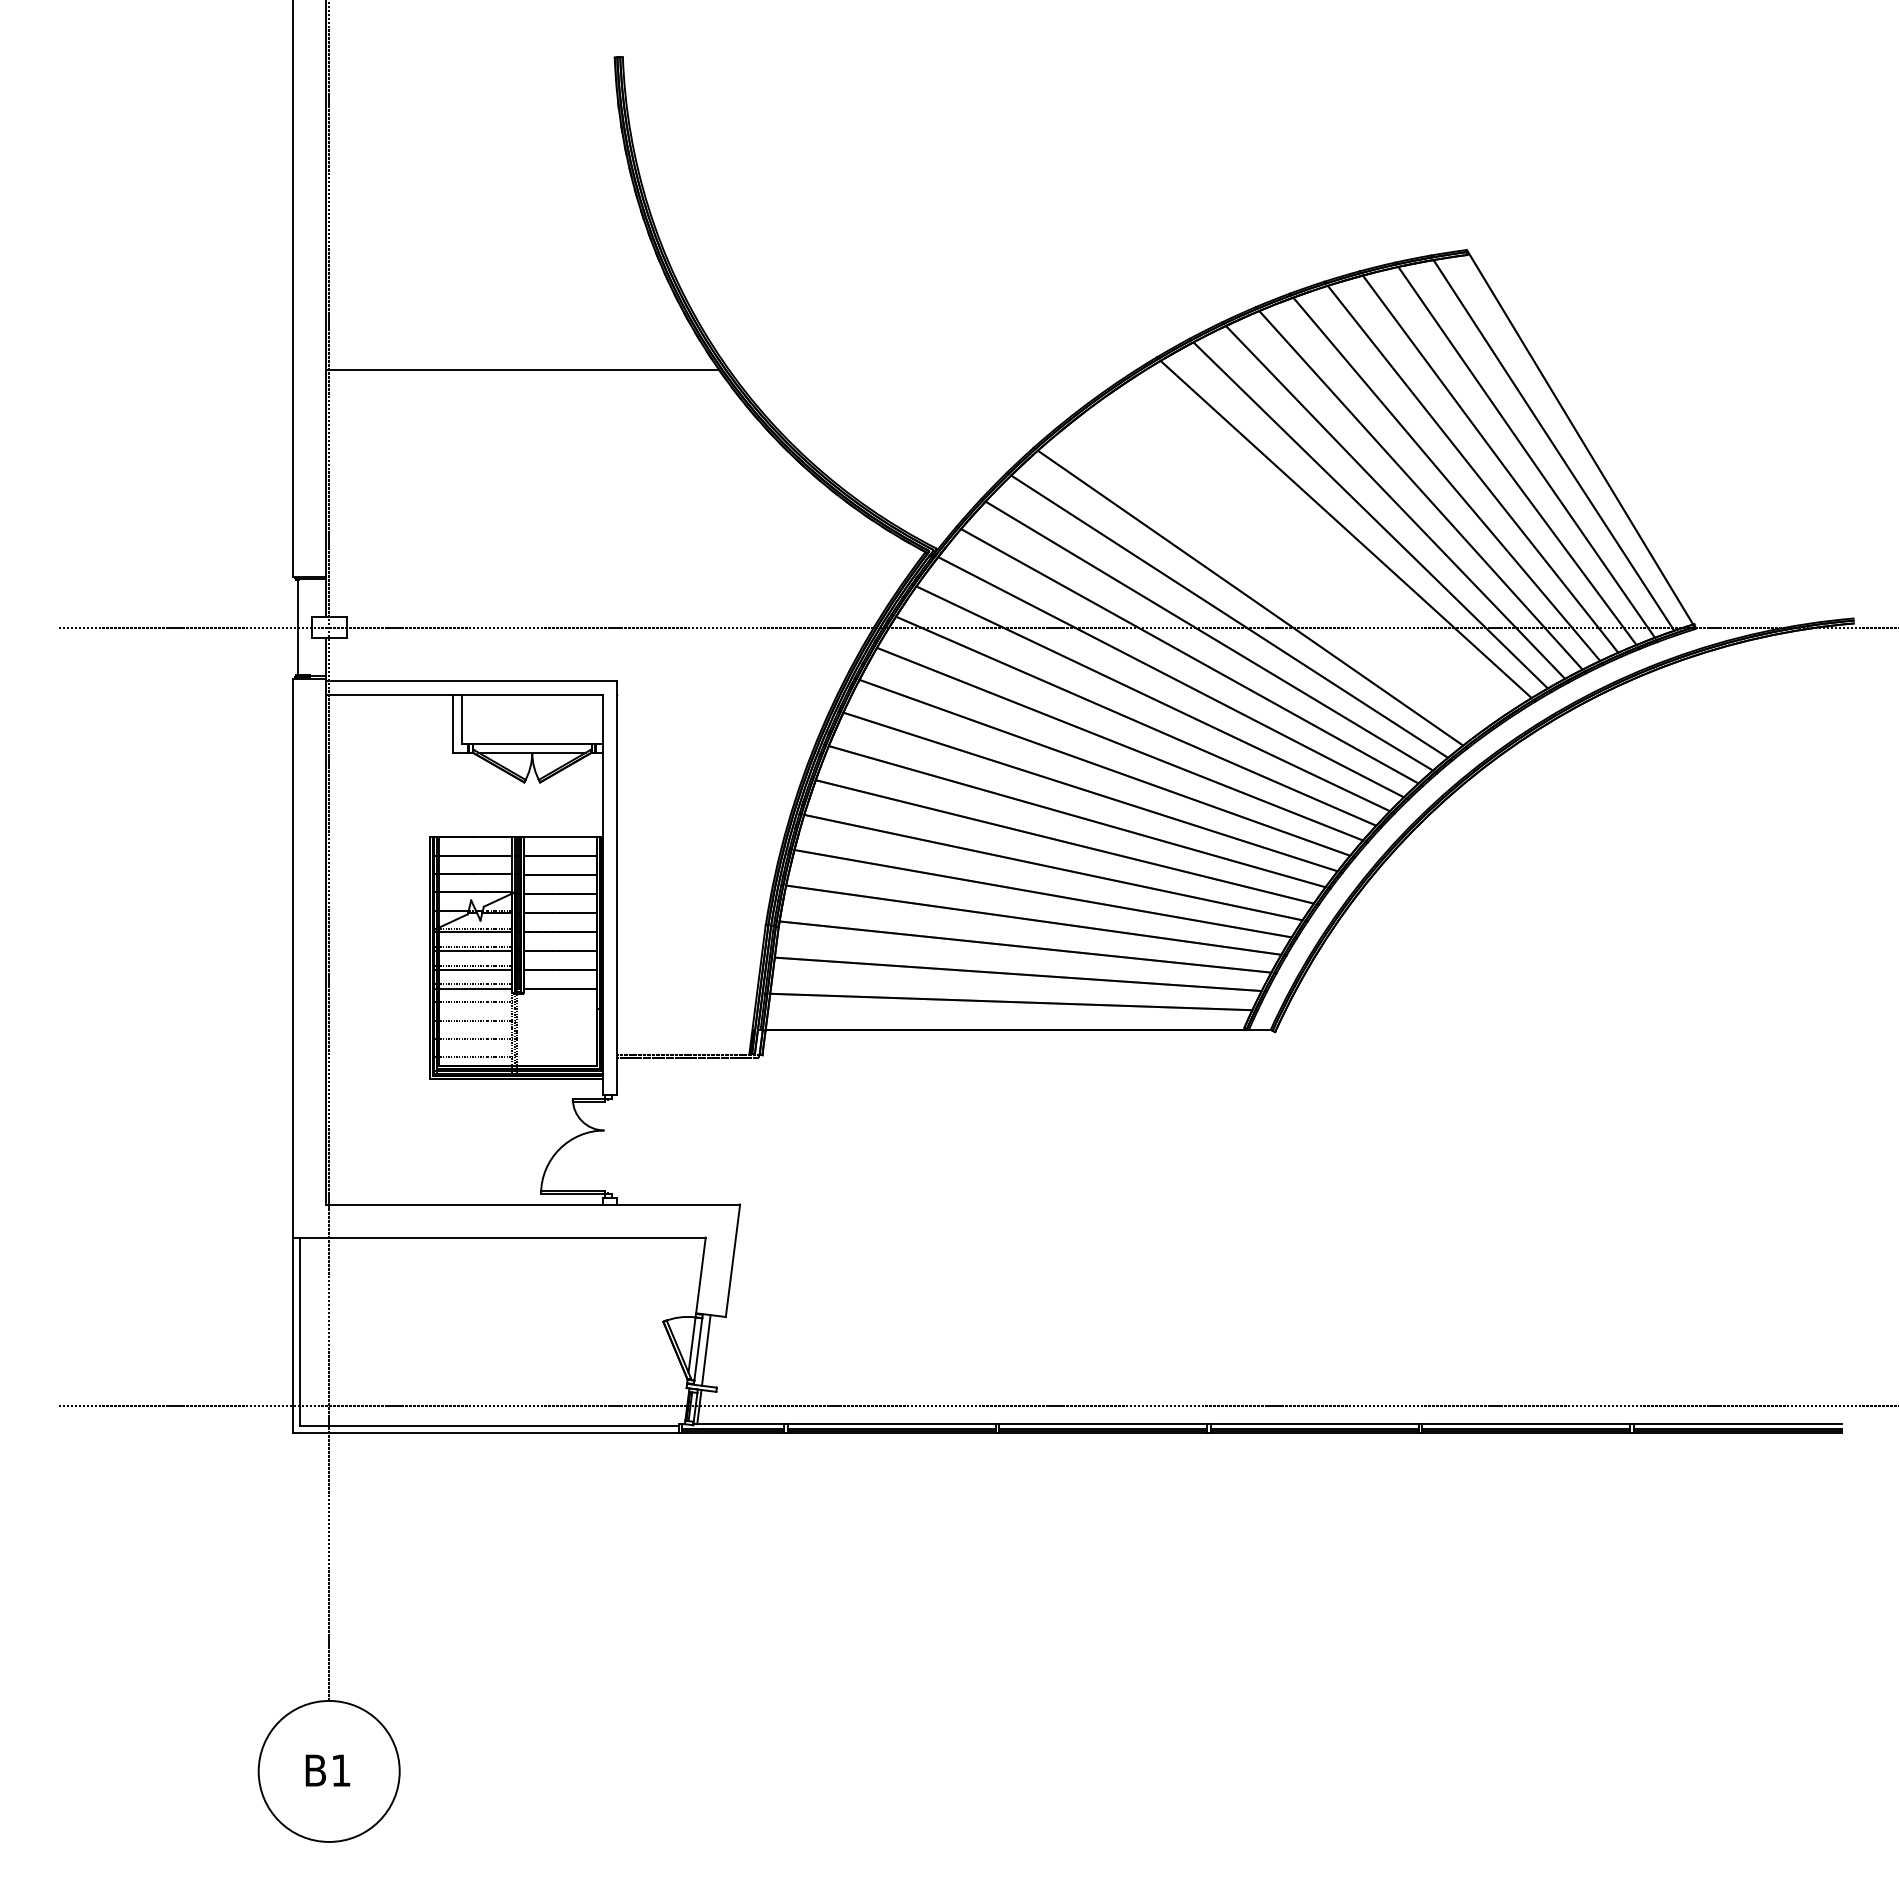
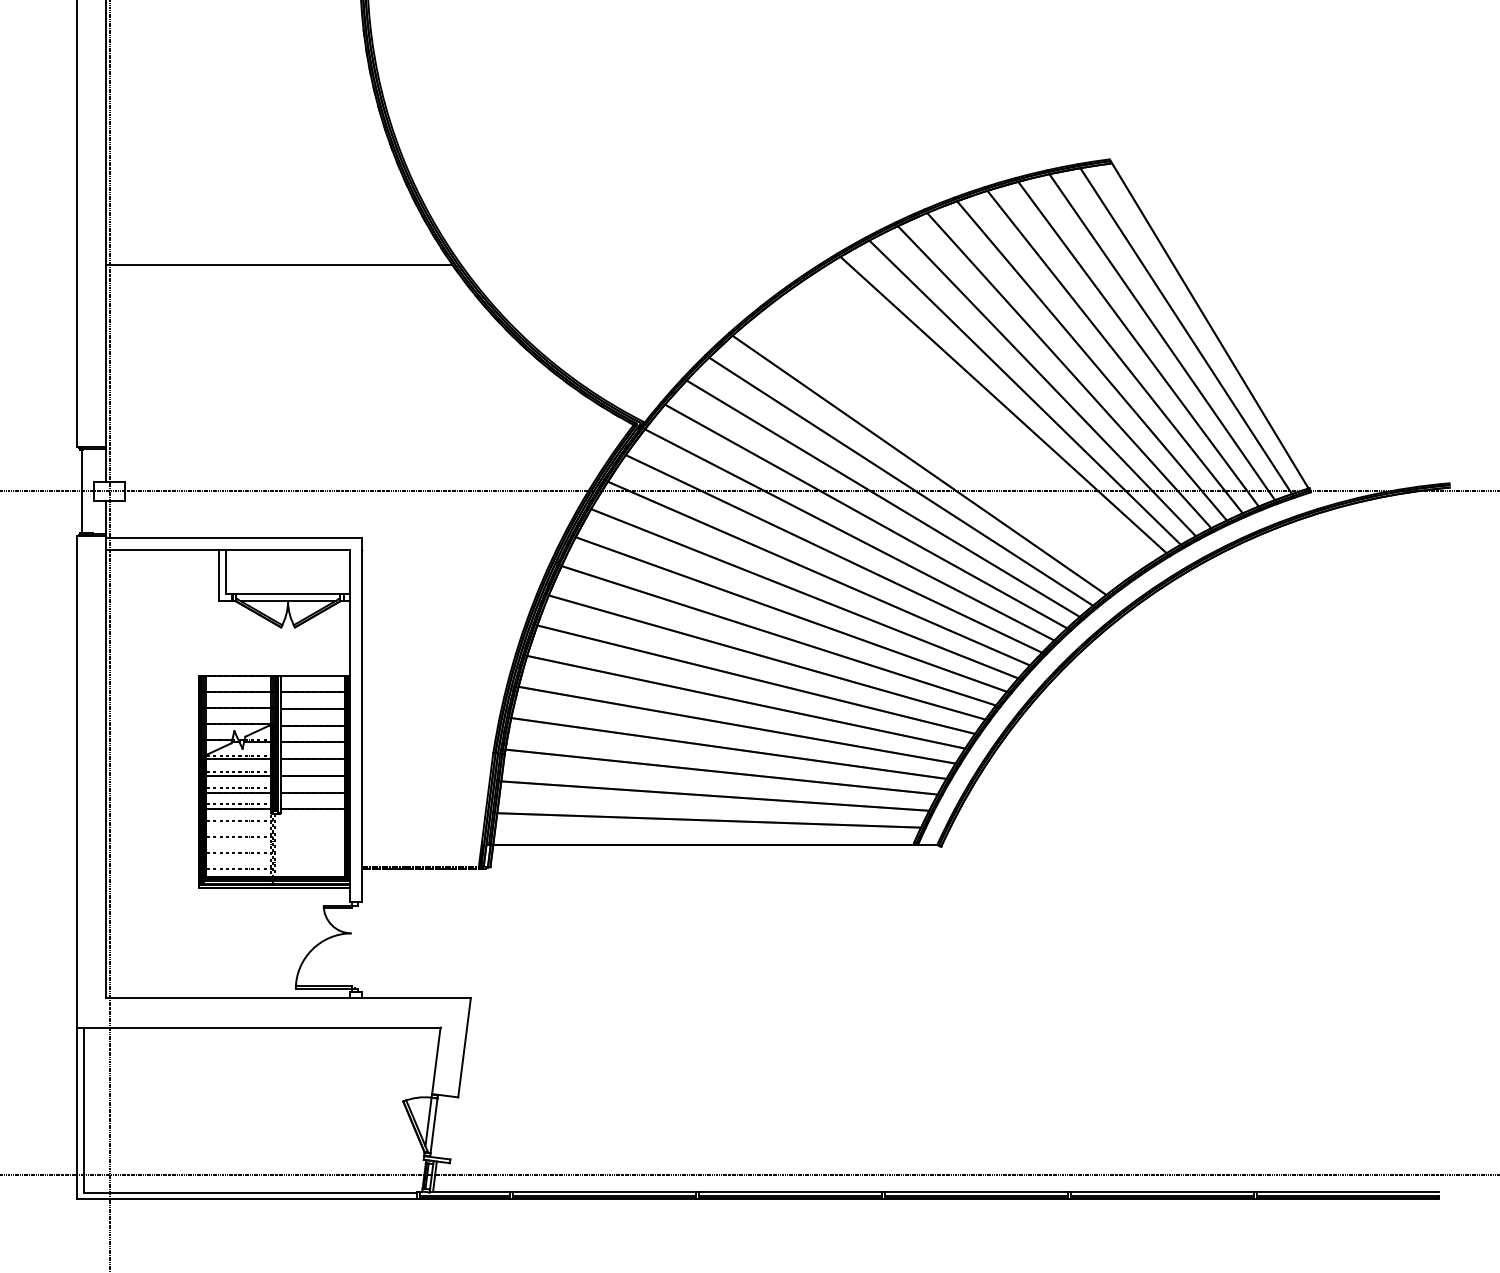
line: (706, 1350) -> (441, 1126), removed

